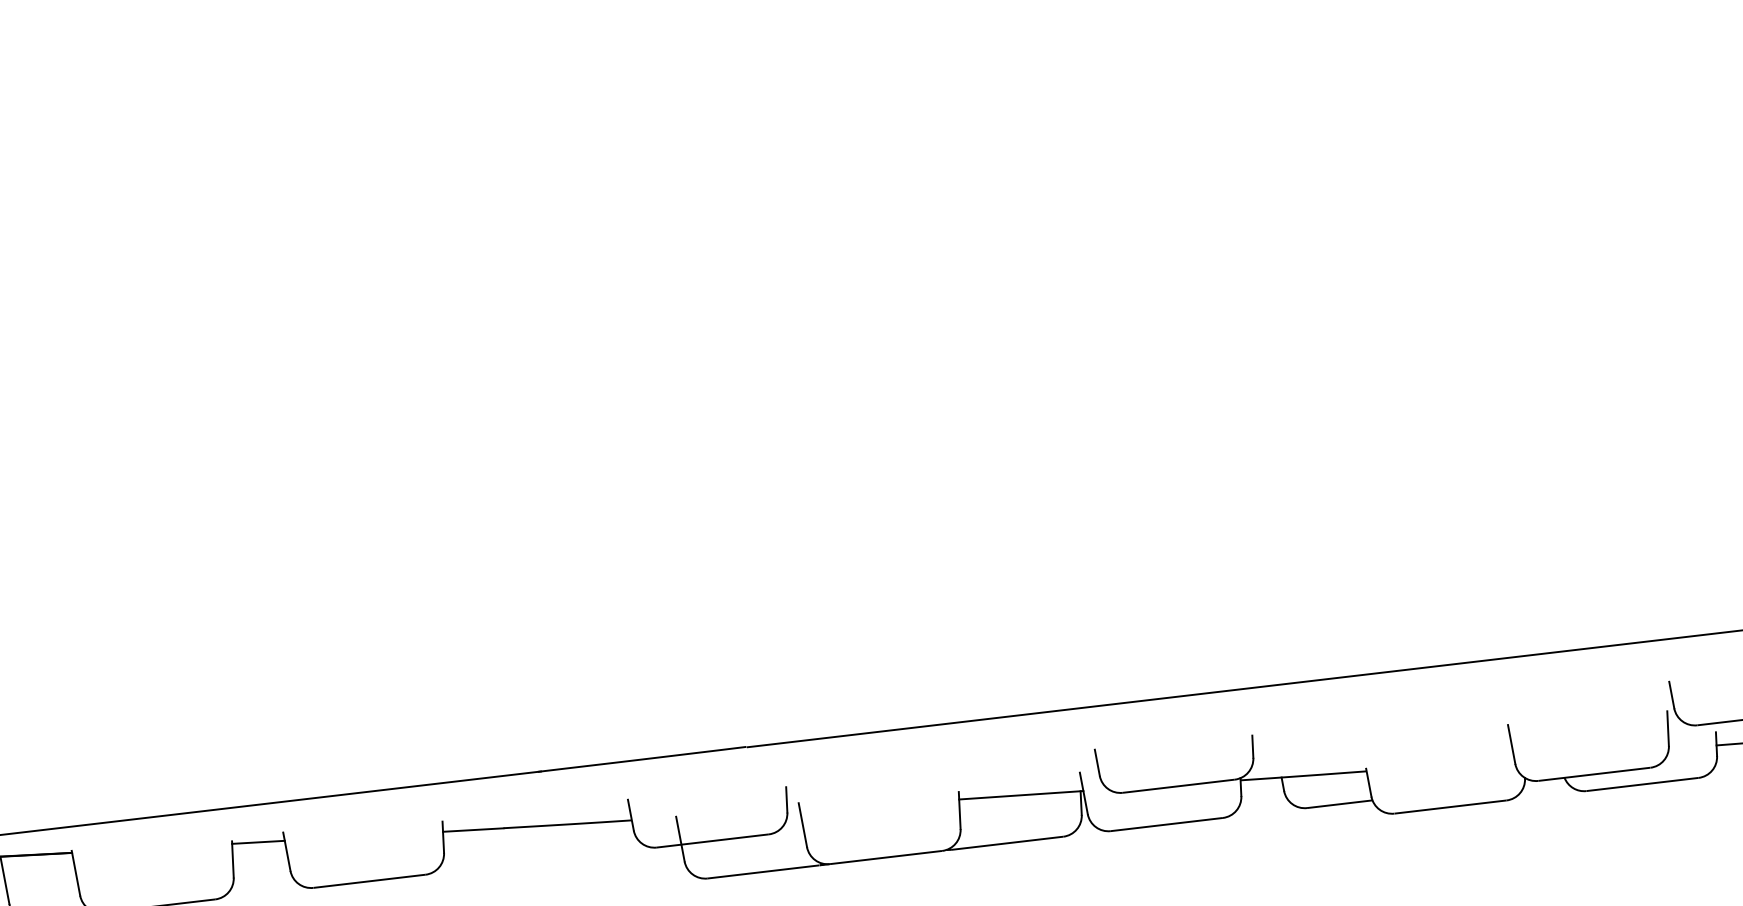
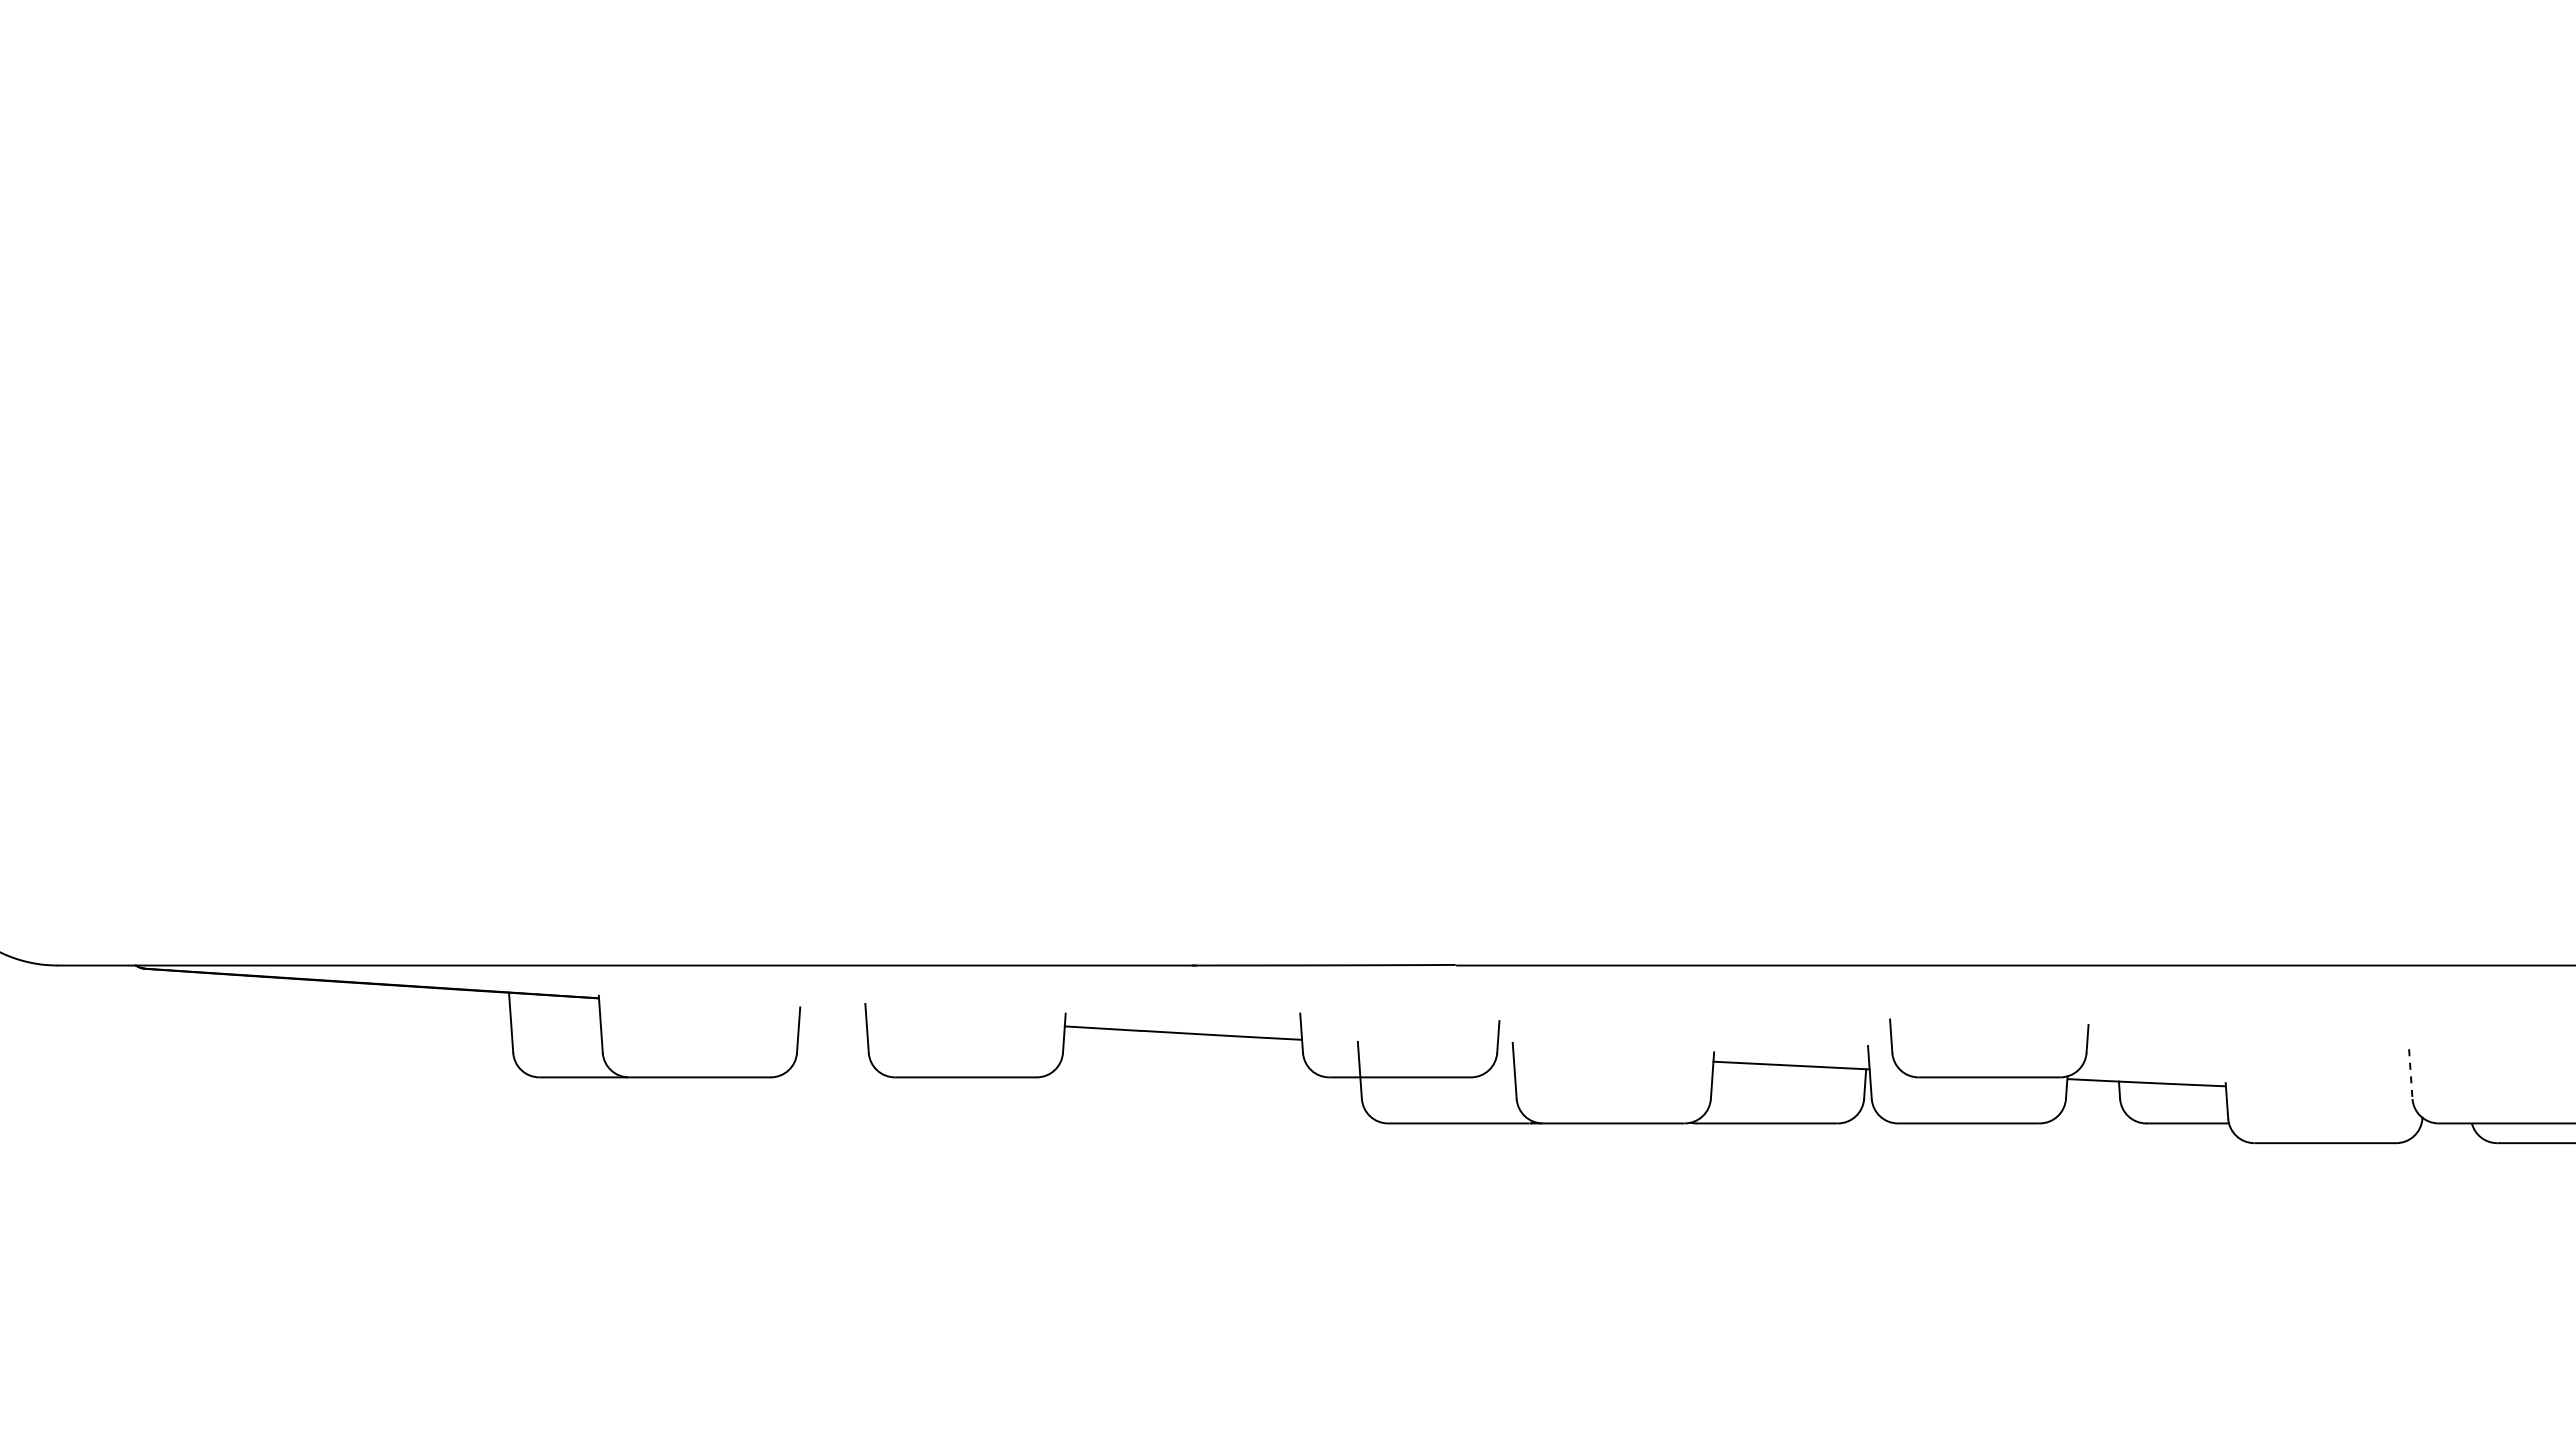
line: (1511, 744) -> (2410, 1074), solid -> dashed
line: (258, 842) -> (832, 1012), removed

